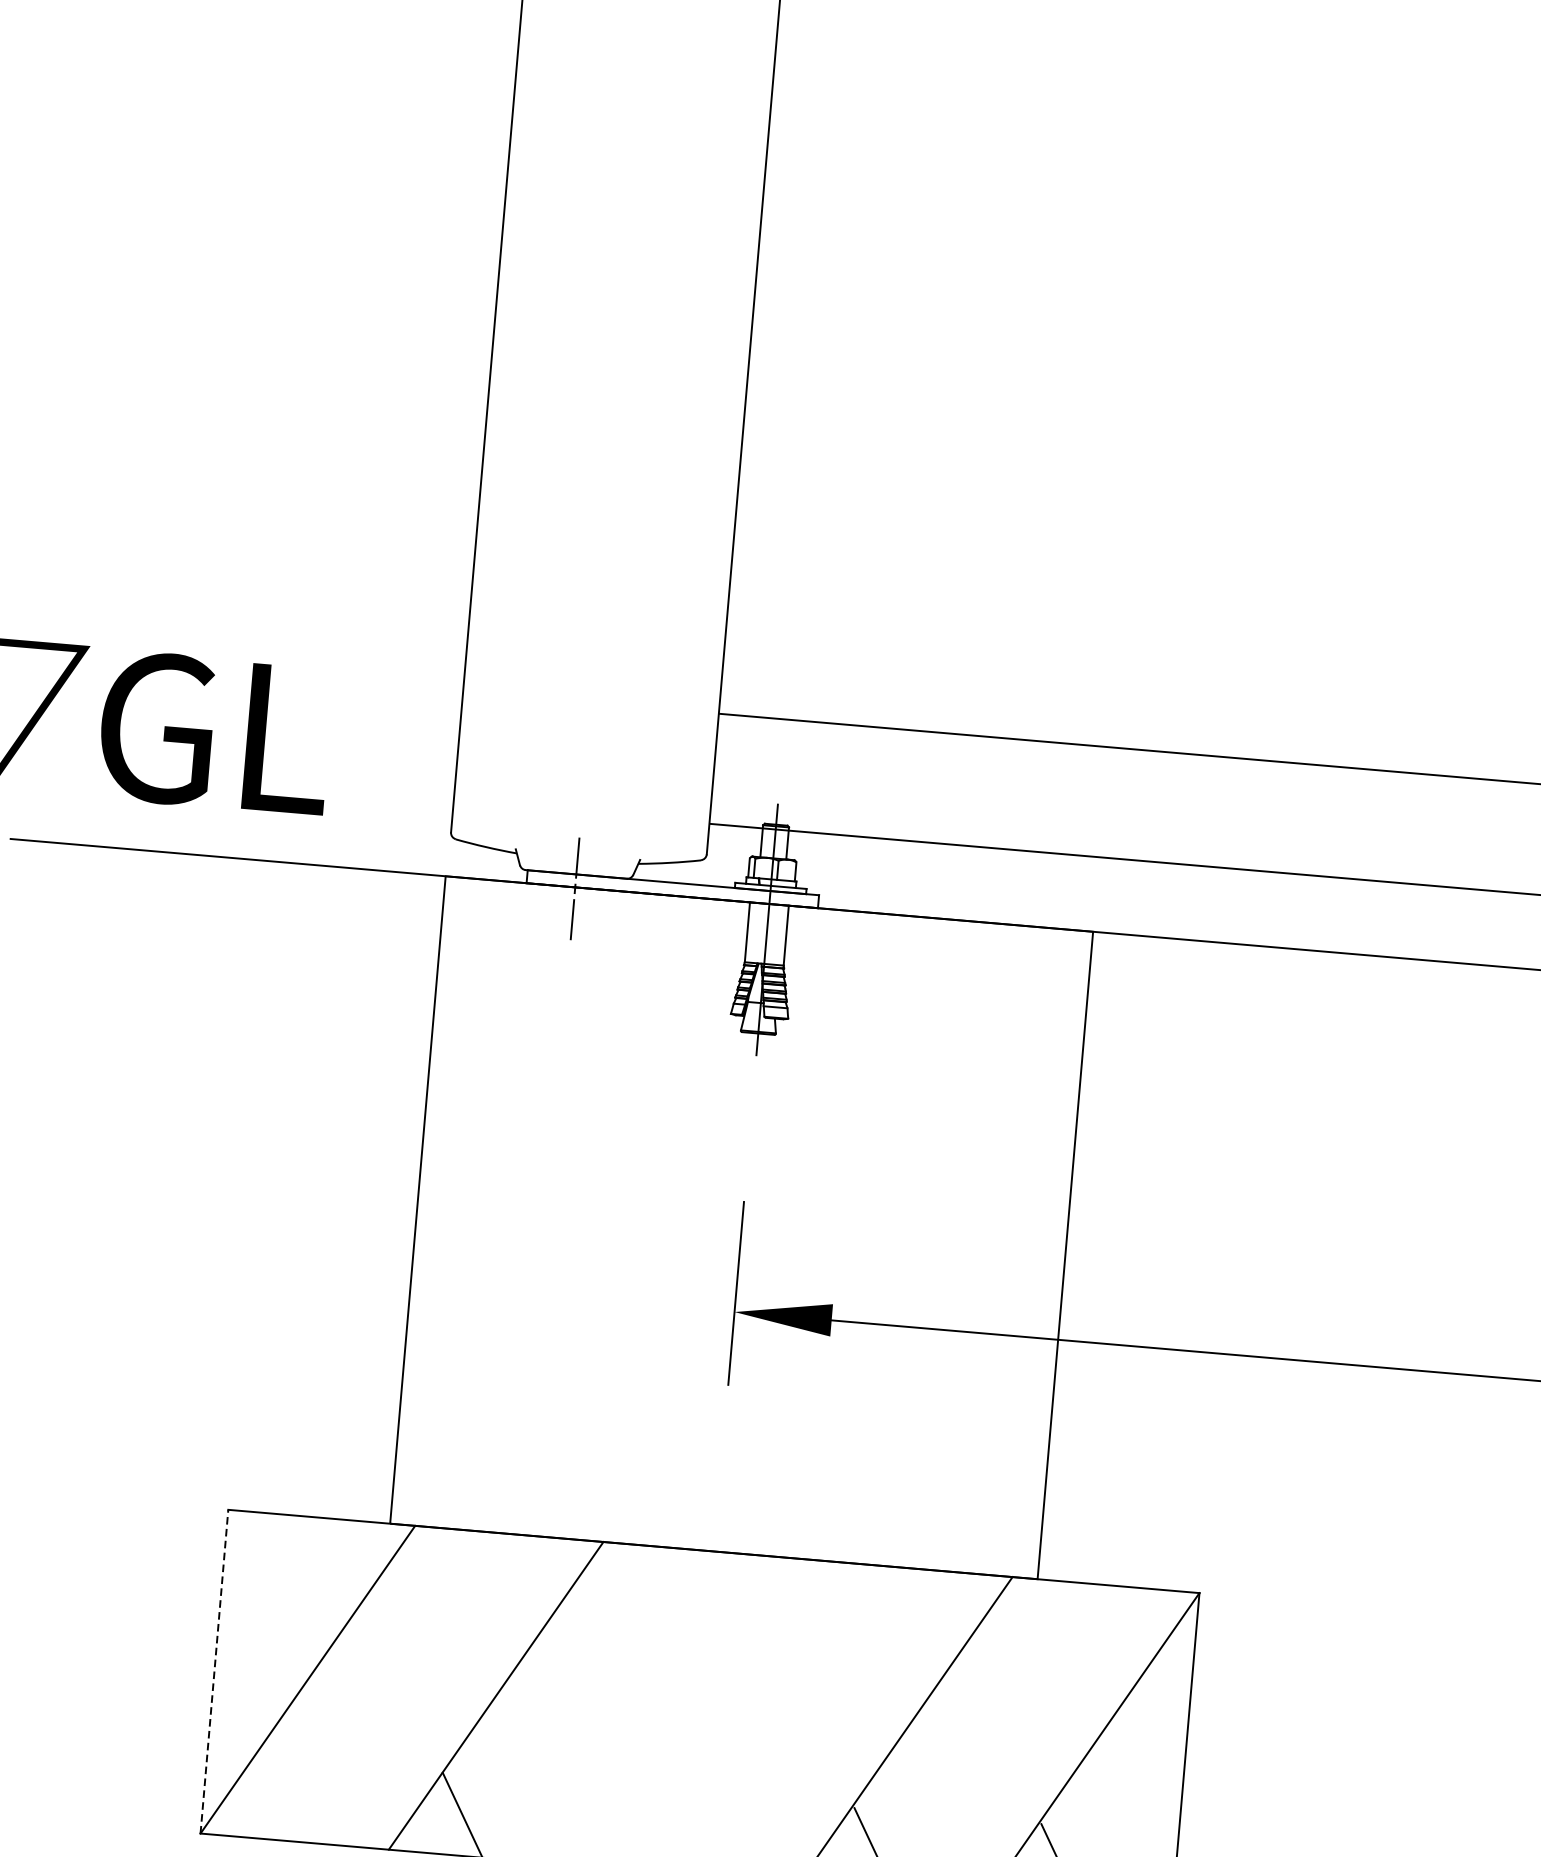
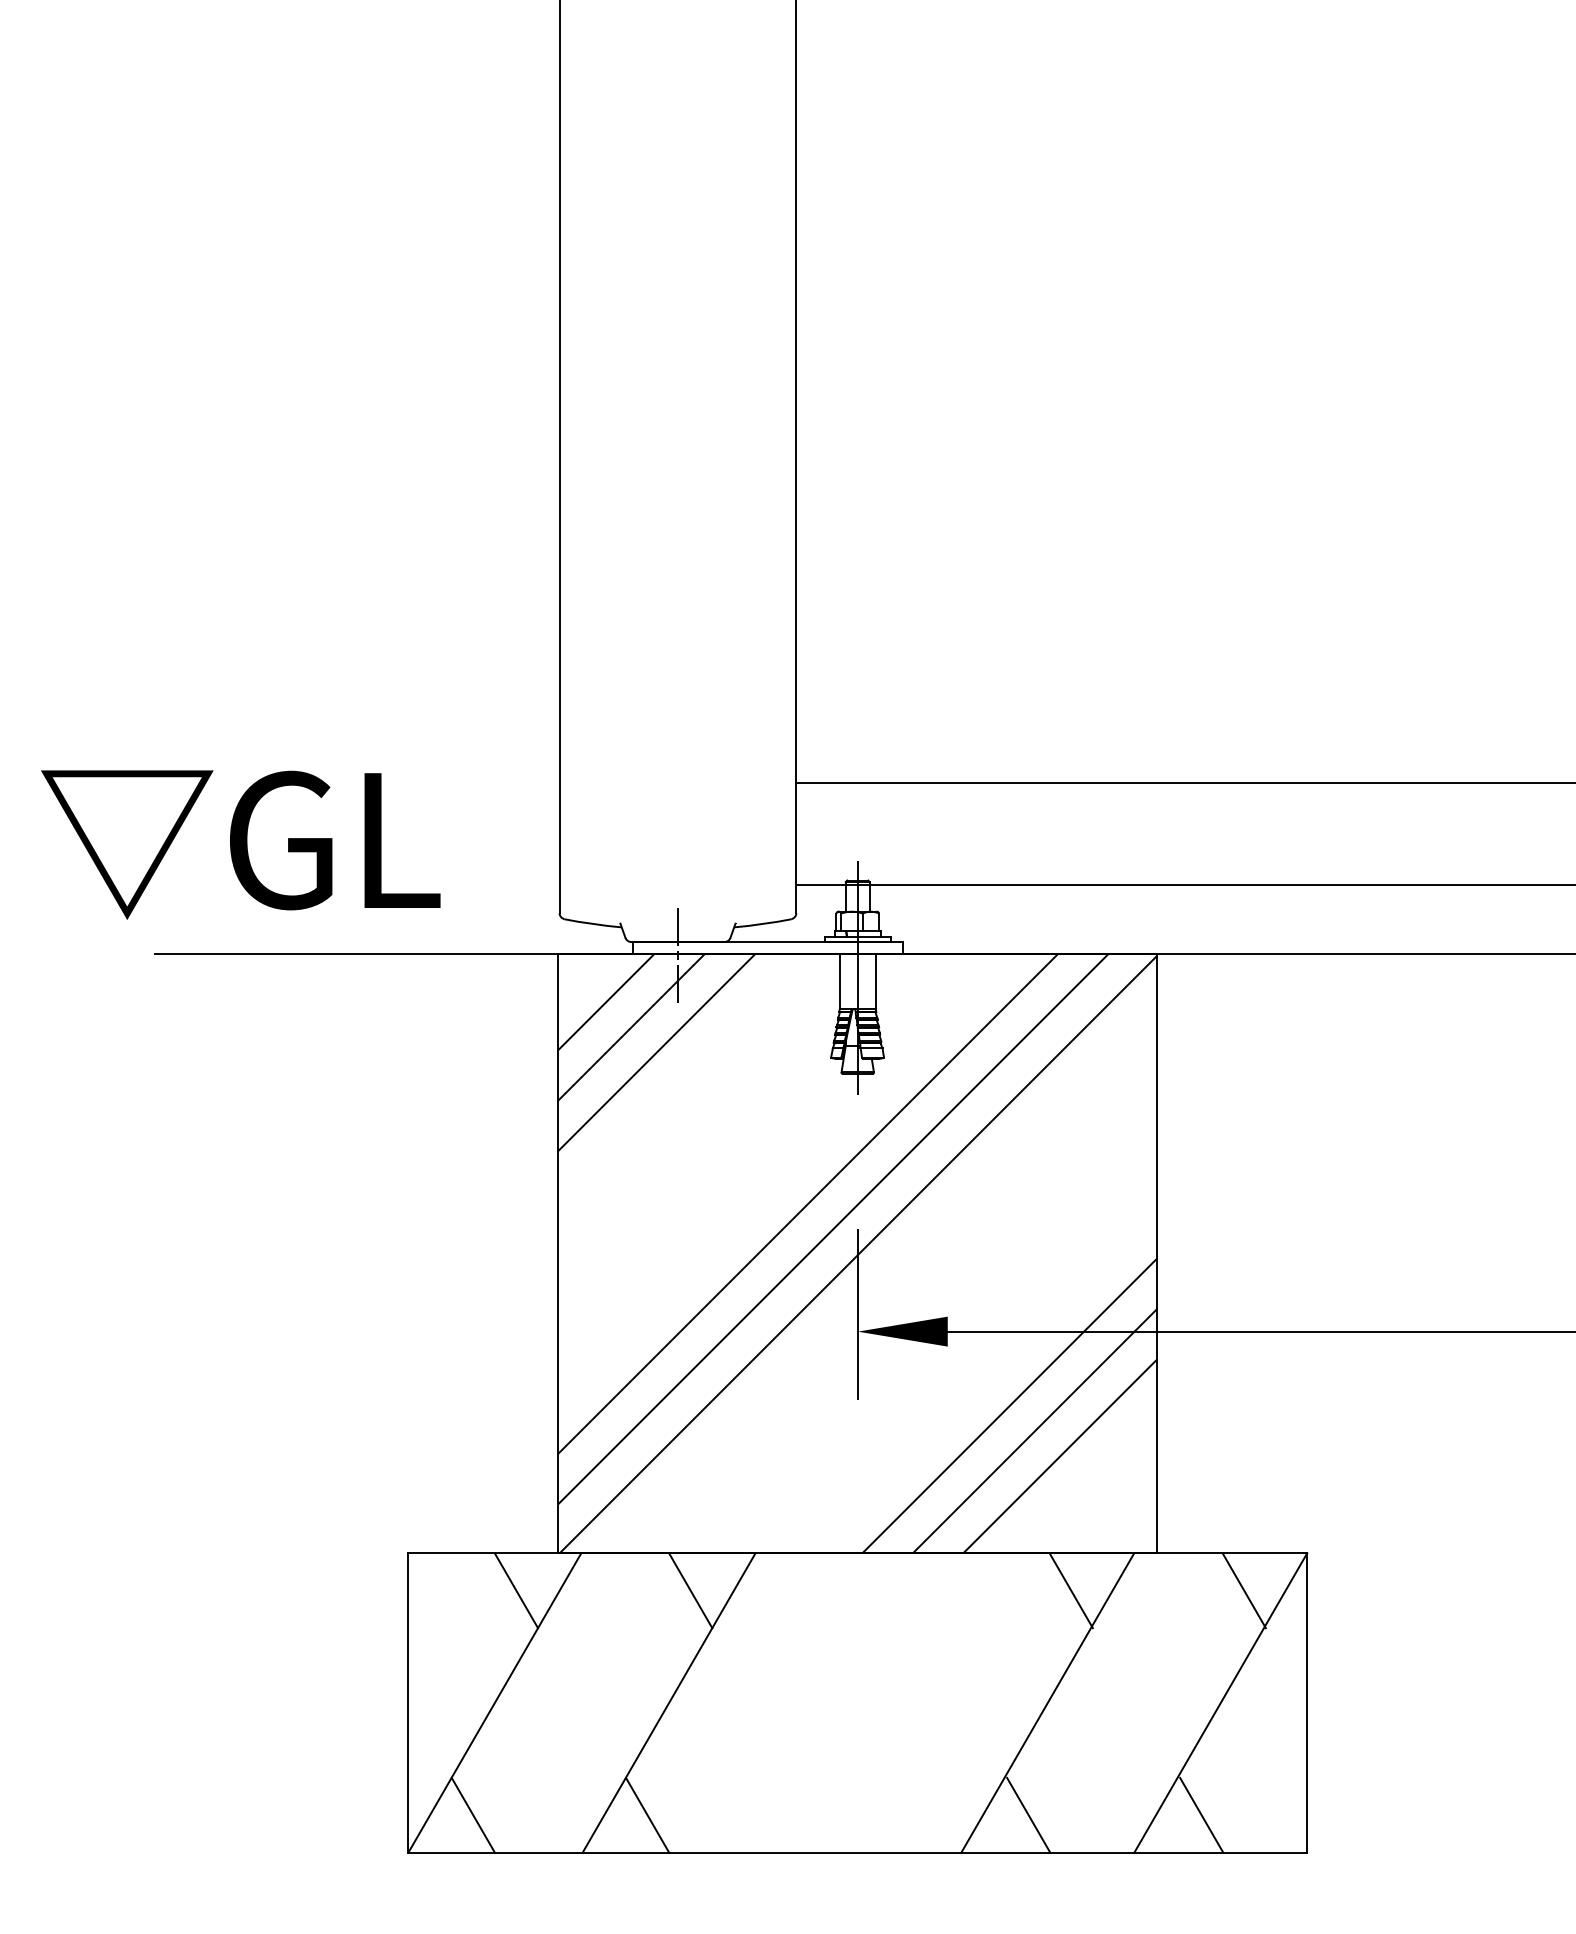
hatch: (741, 1227) -> (857, 1253), added
line: (341, 1560) -> (516, 1590), added
line: (529, 1576) -> (690, 1590), added
line: (940, 1611) -> (1070, 1590), added
line: (1127, 1627) -> (1243, 1590), added
line: (214, 1672) -> (408, 1703), dashed -> solid
line: (274, 1799) -> (473, 1815), added

